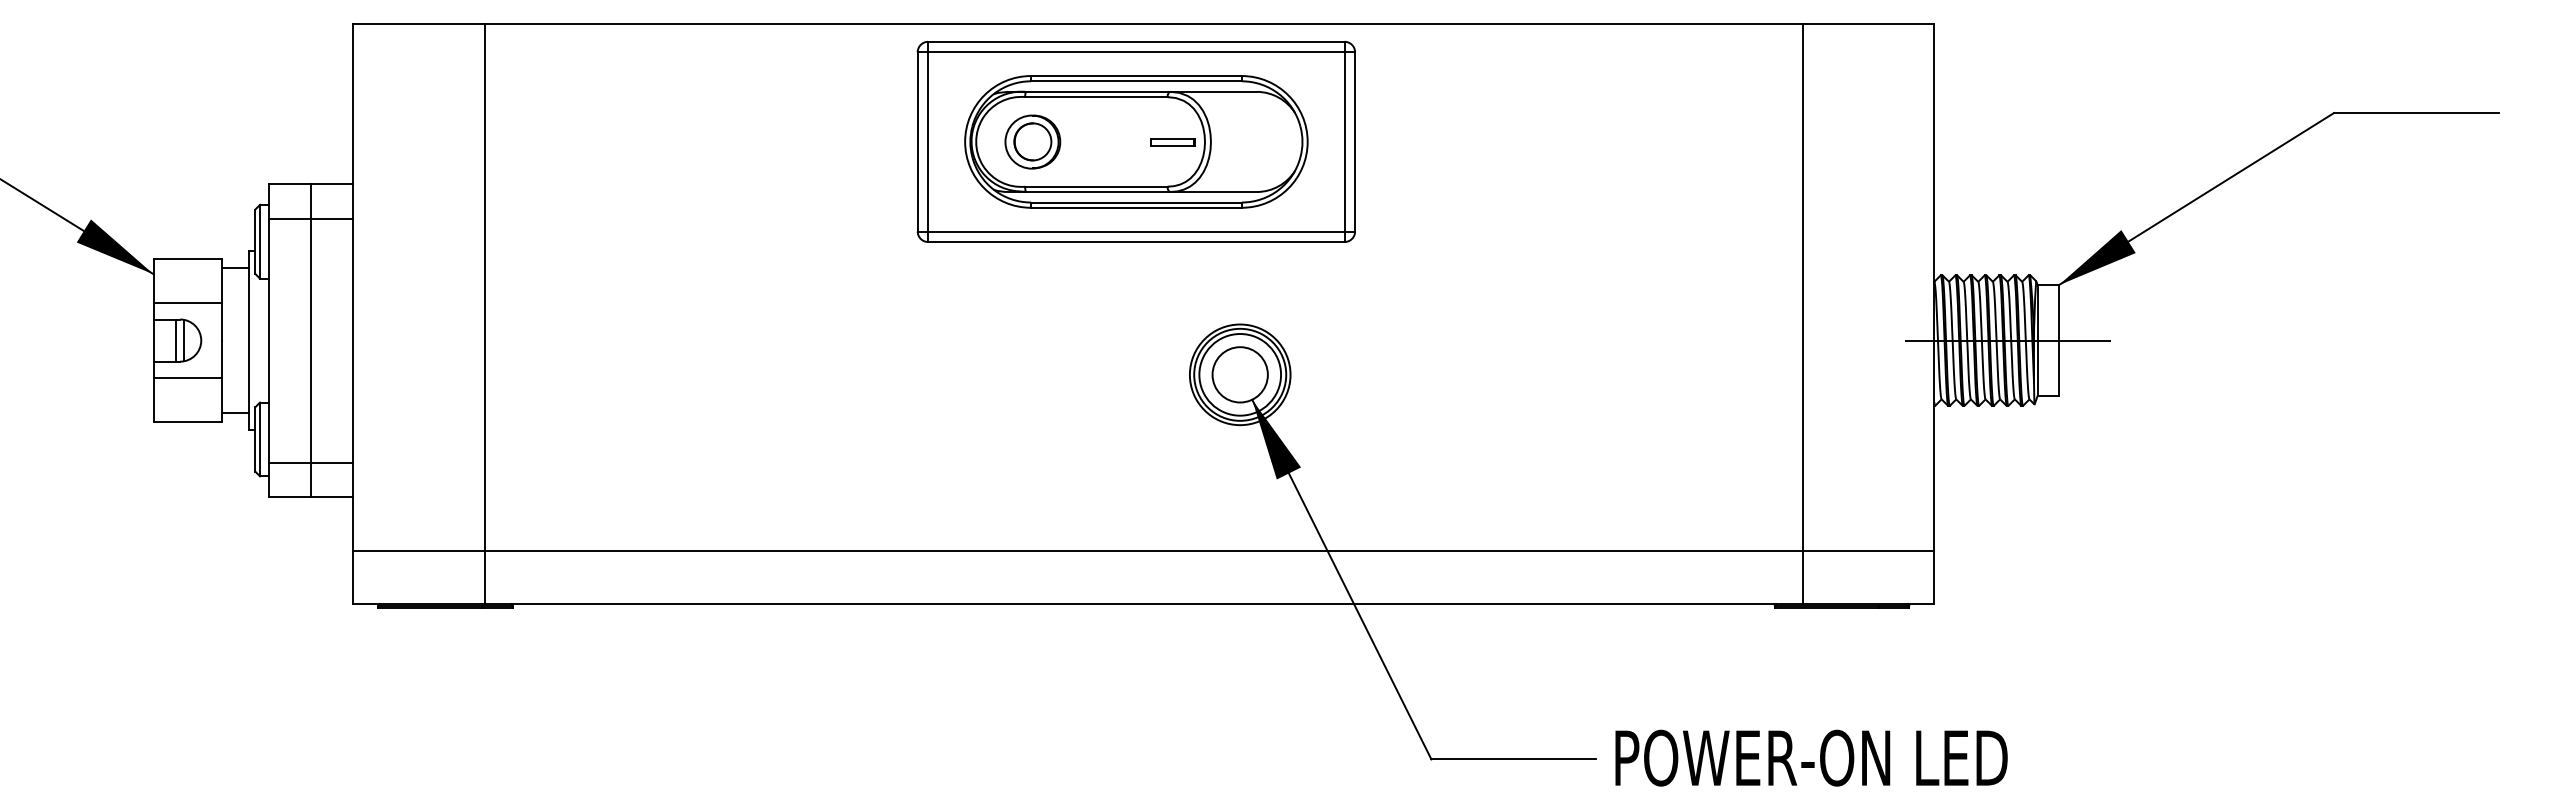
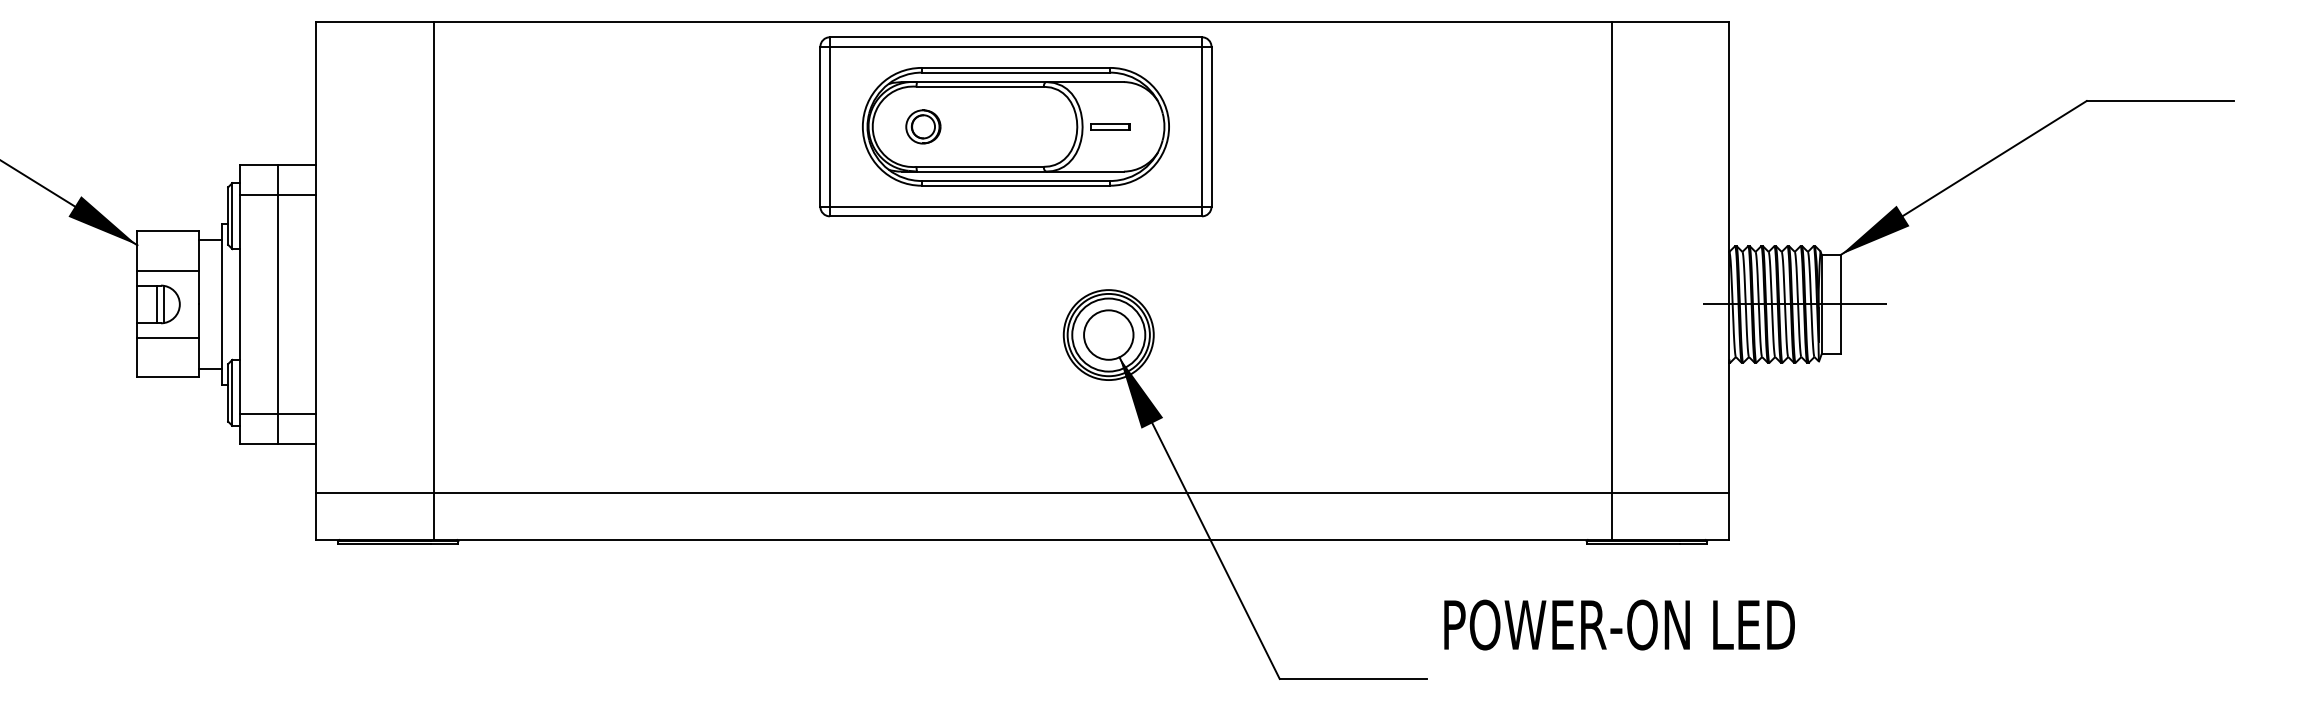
part: (1032, 141) -> (923, 126), size x0.7
part: (1172, 142) -> (1109, 127), moved
text: (1811, 757) -> (1619, 624), moved

